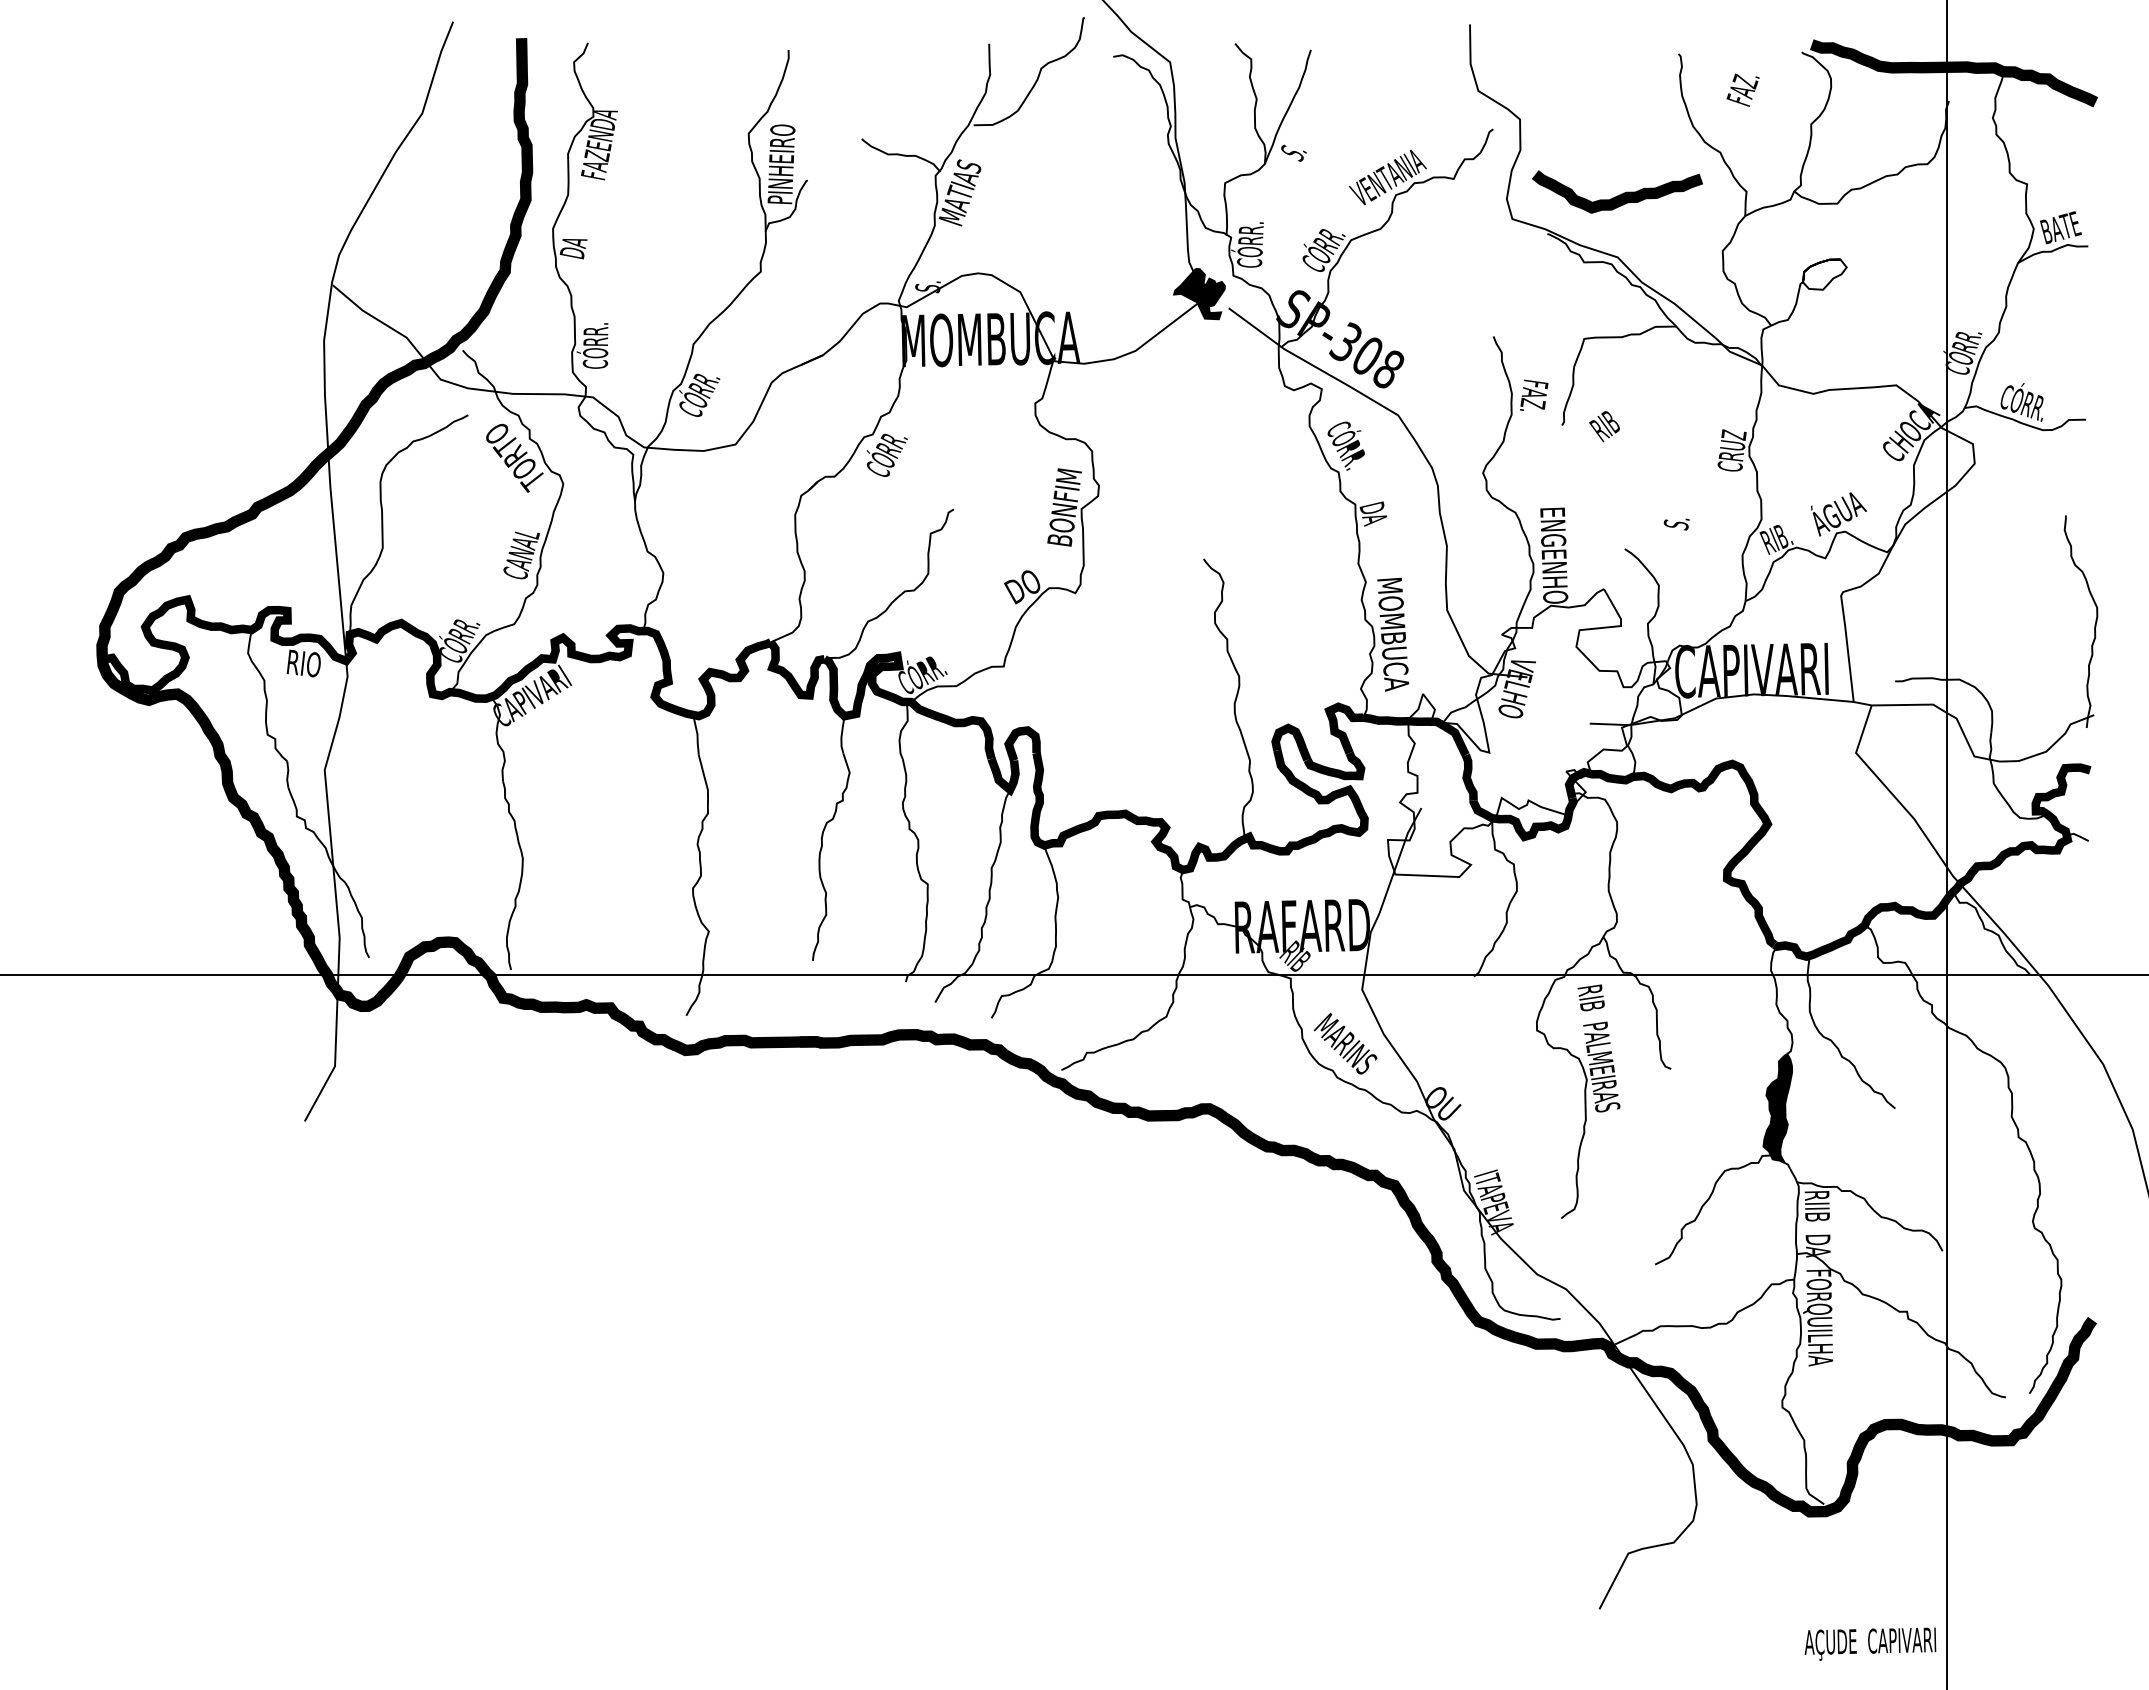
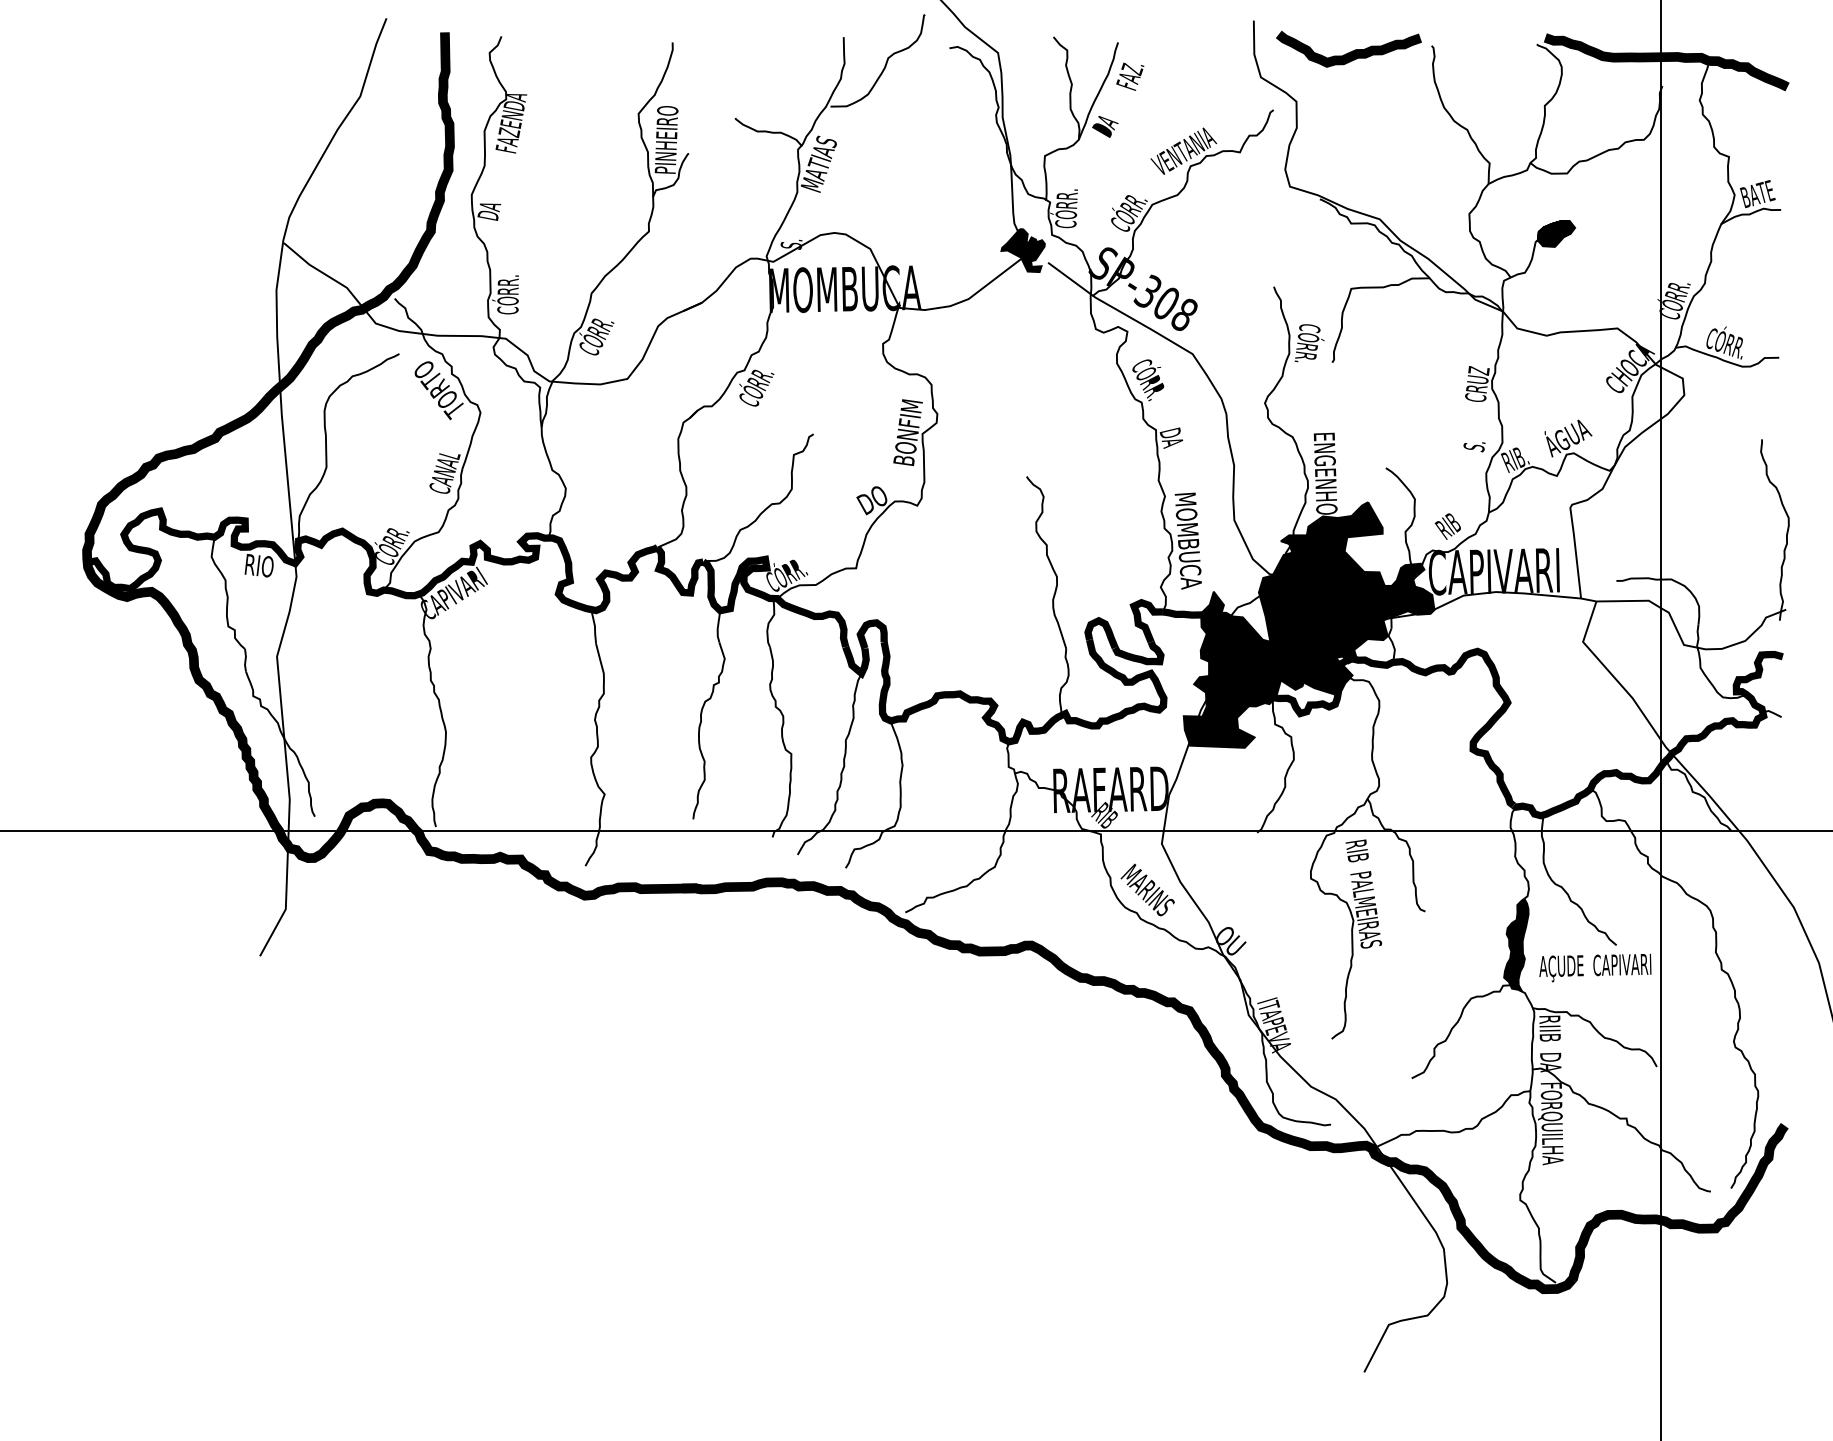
text: (1742, 89) -> (1129, 76), moved
text: (1295, 149) -> (1104, 127), S. -> DA
part: (1617, 191) -> (1348, 48), moved
fill: (1824, 274) -> (1556, 233), added
text: (1535, 401) -> (1309, 342), FAZ. -> CÓRR.
text: (1604, 426) -> (1447, 526), moved
text: (1676, 524) -> (1474, 447), moved
fill: (1534, 733) -> (1308, 625), added
text: (1870, 1643) -> (1595, 967), moved

